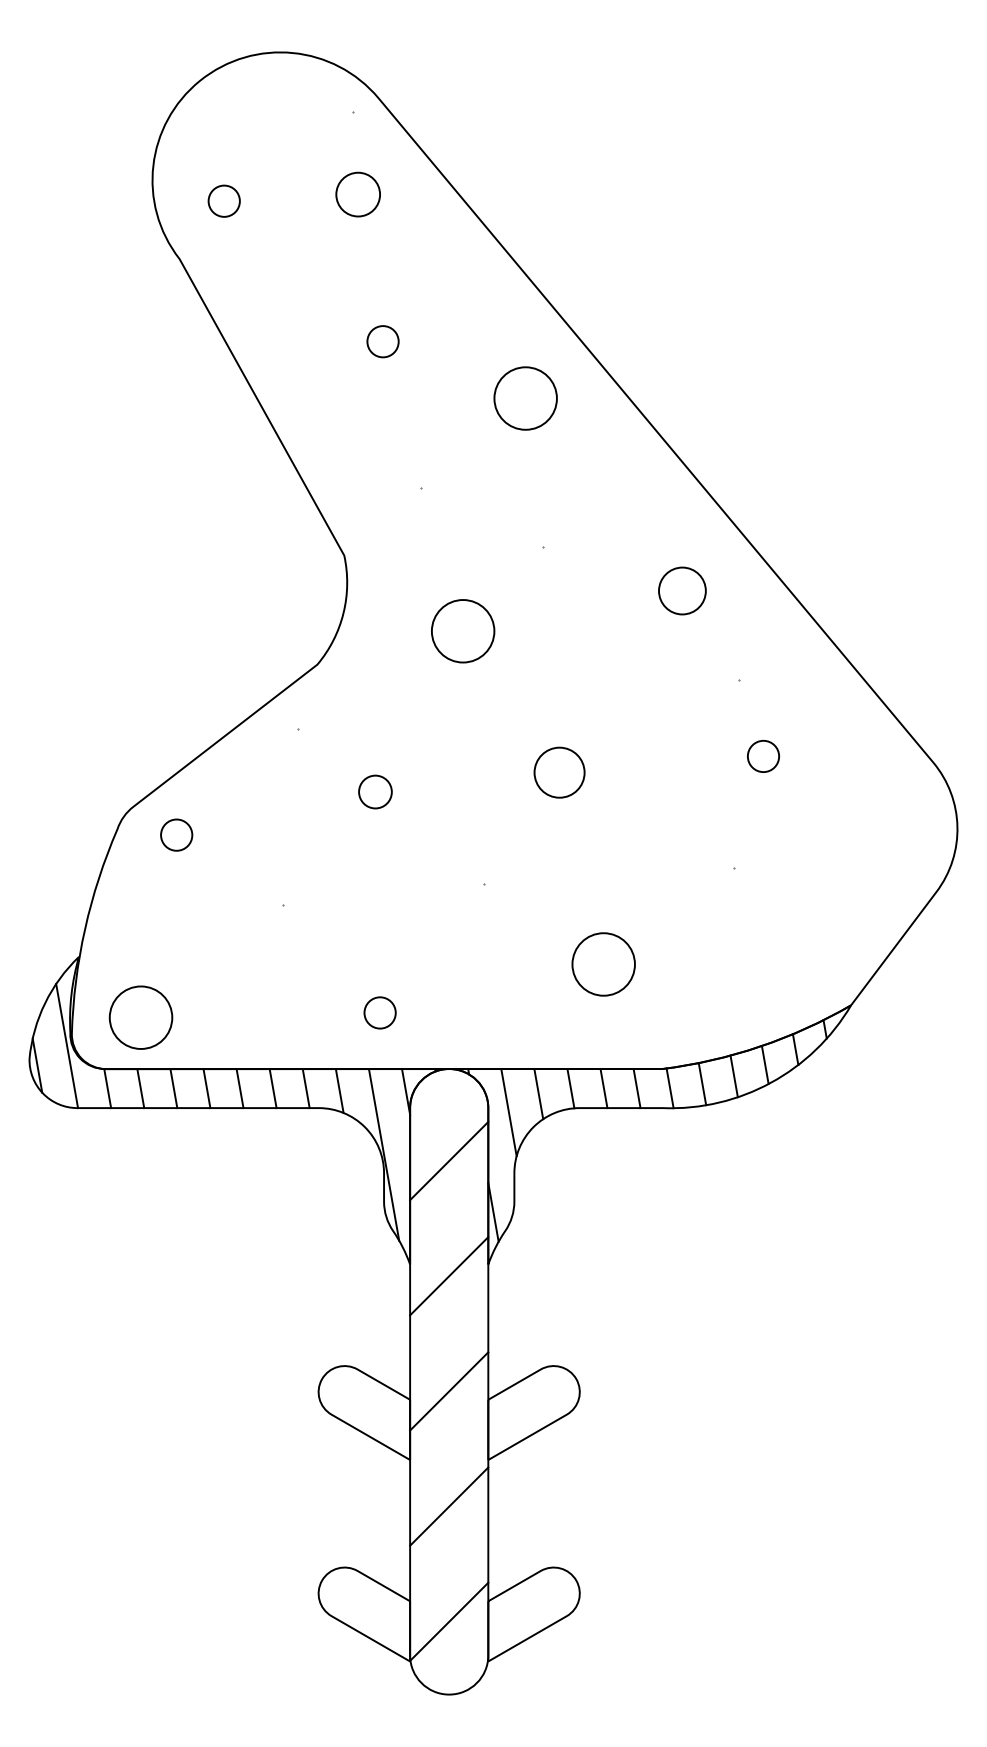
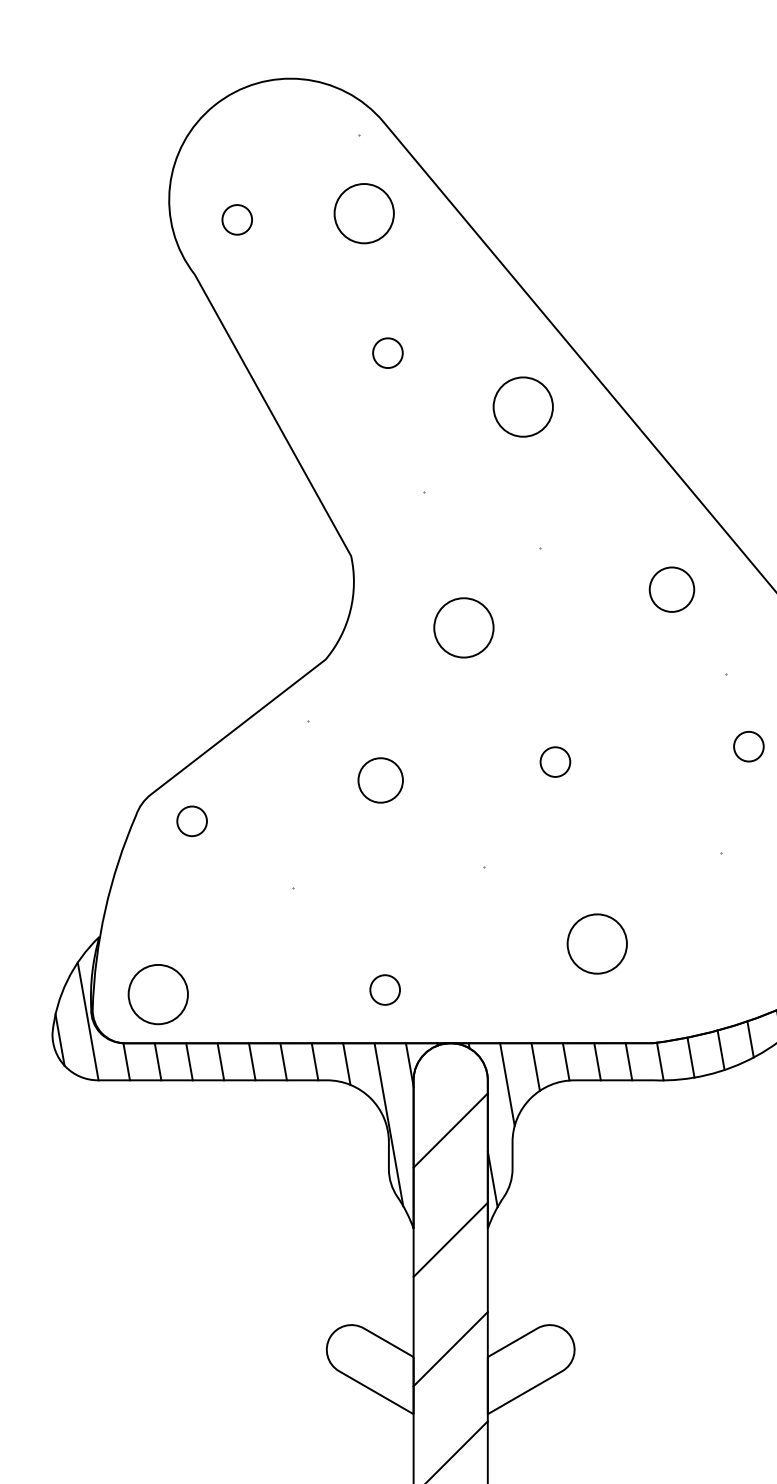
circle: (358, 194) -> (364, 213), size x1.43
circle: (559, 772) -> (555, 761), size x0.62
circle: (375, 791) -> (380, 779), size x1.43

